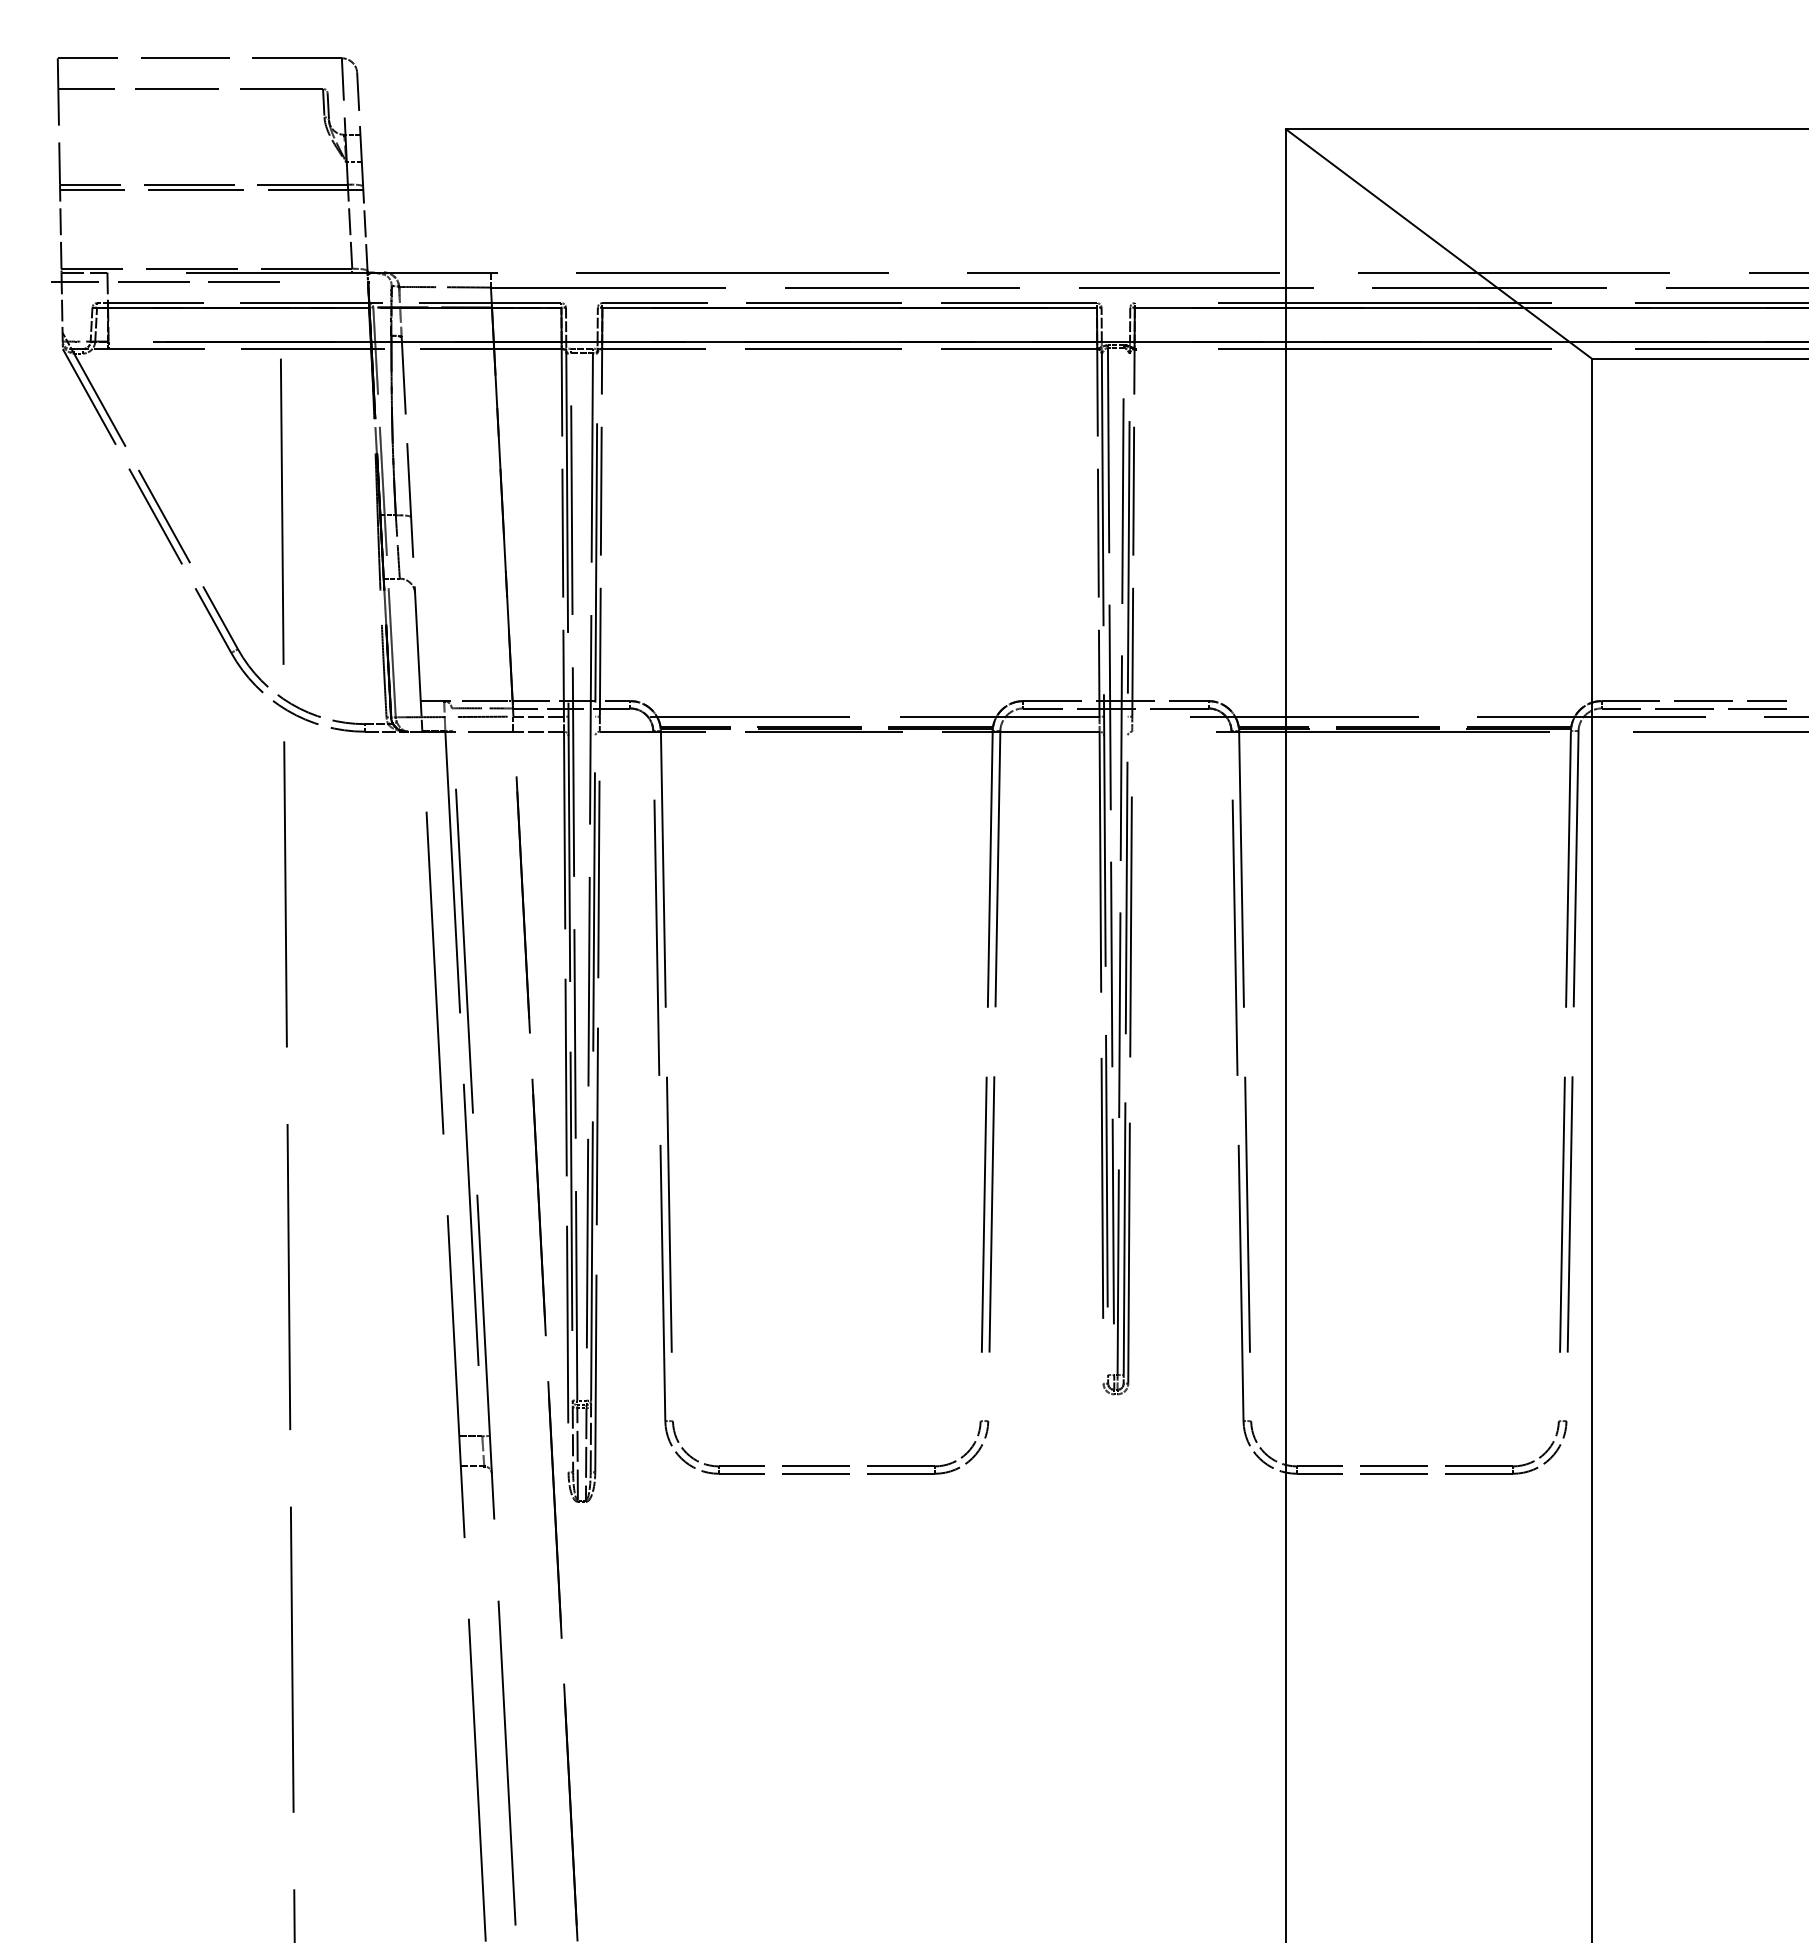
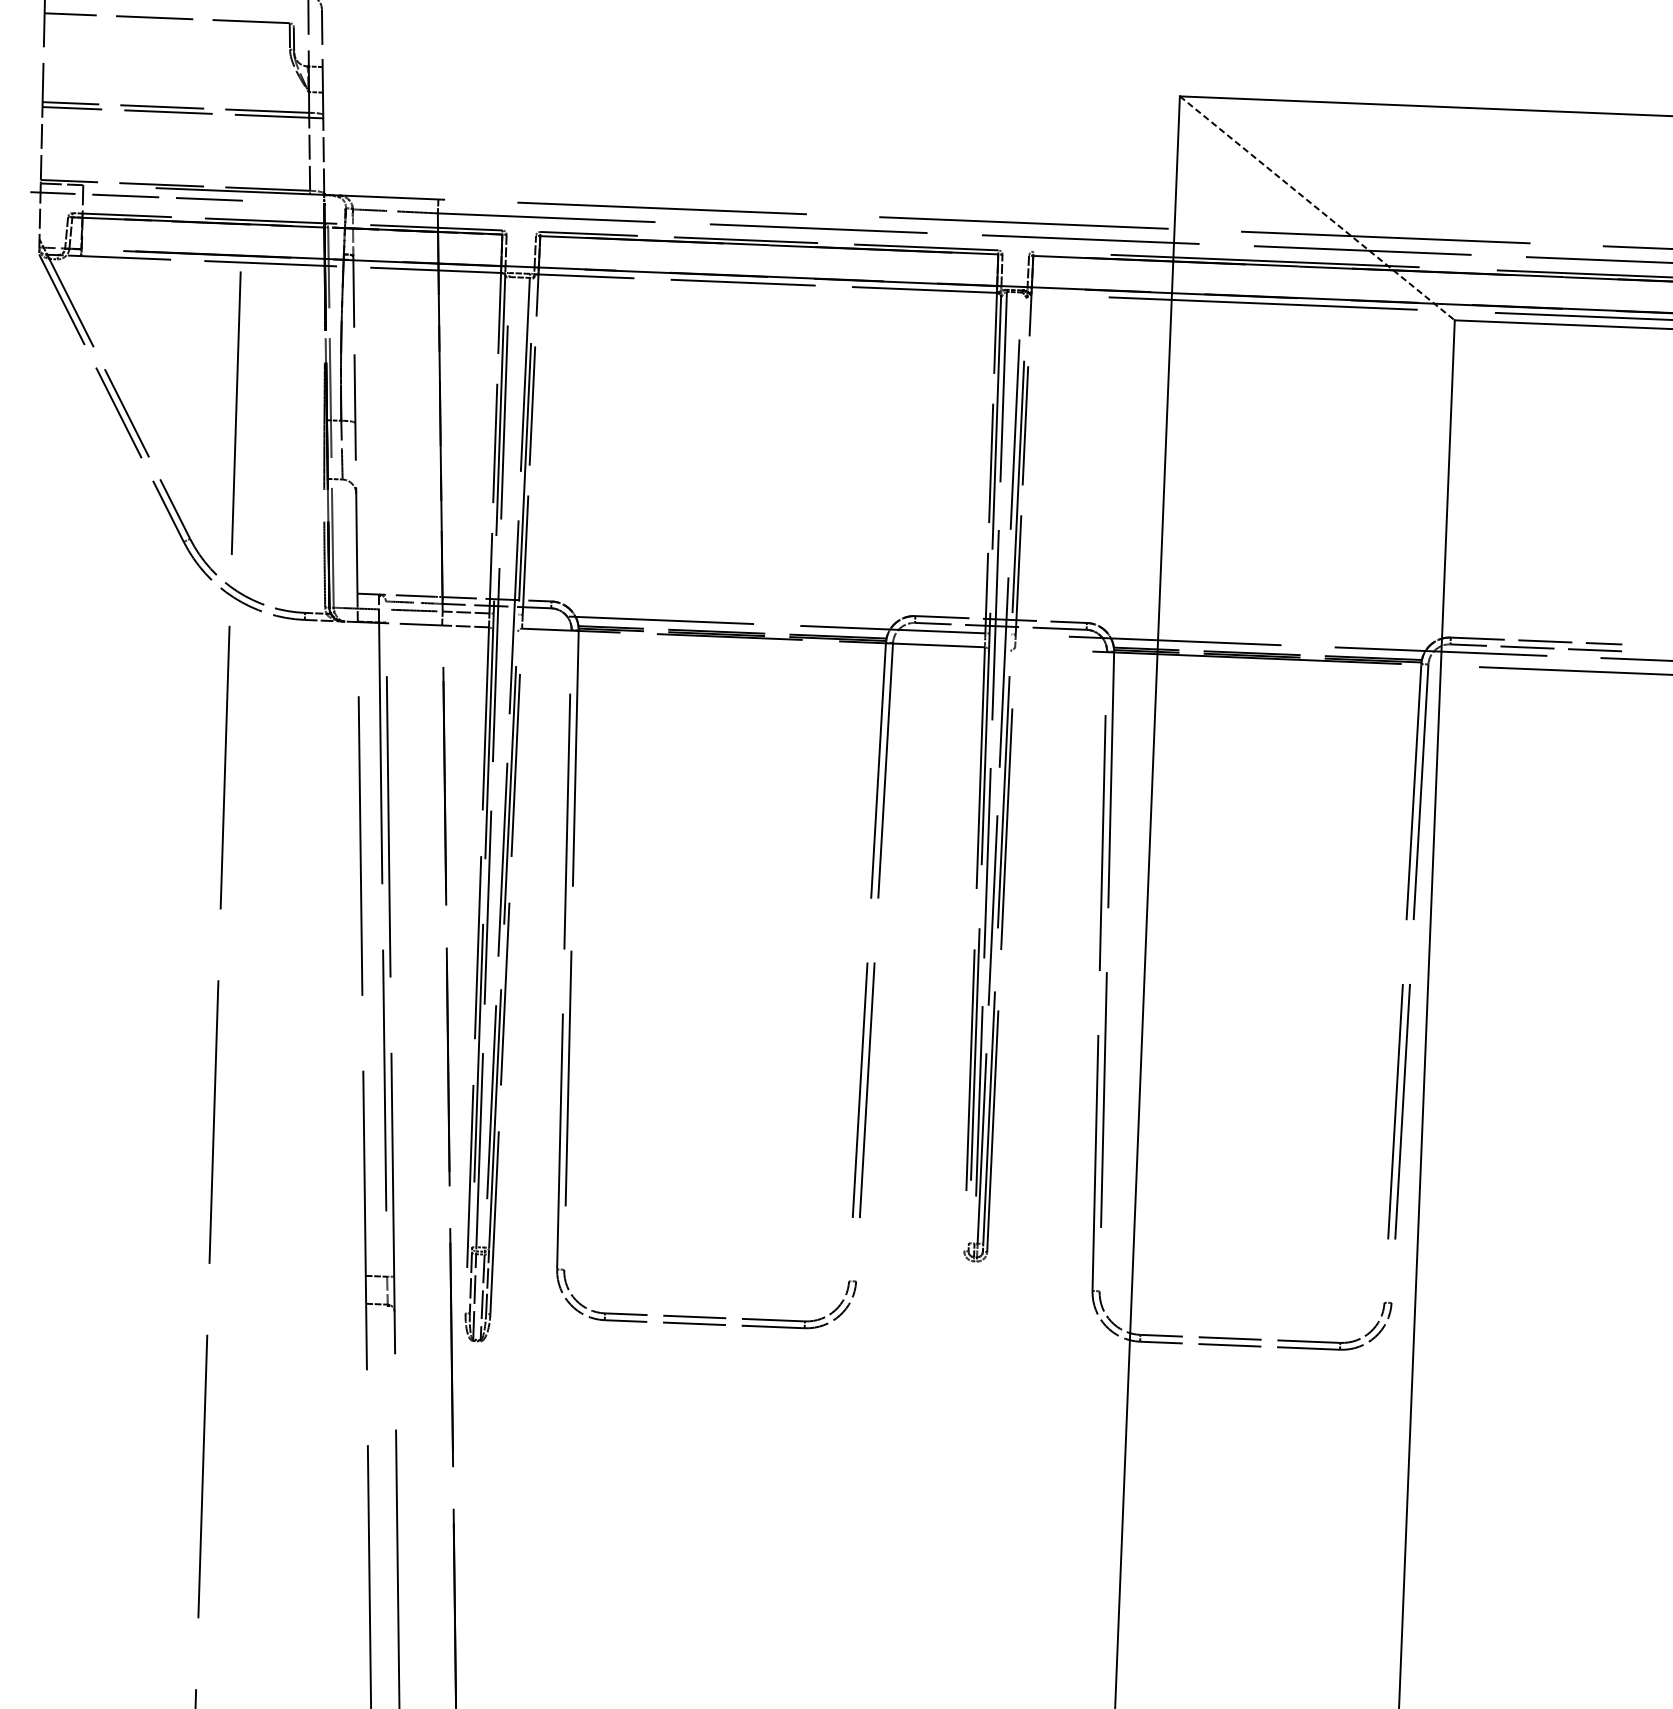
line: (1439, 244) -> (1317, 208), solid -> dashed

